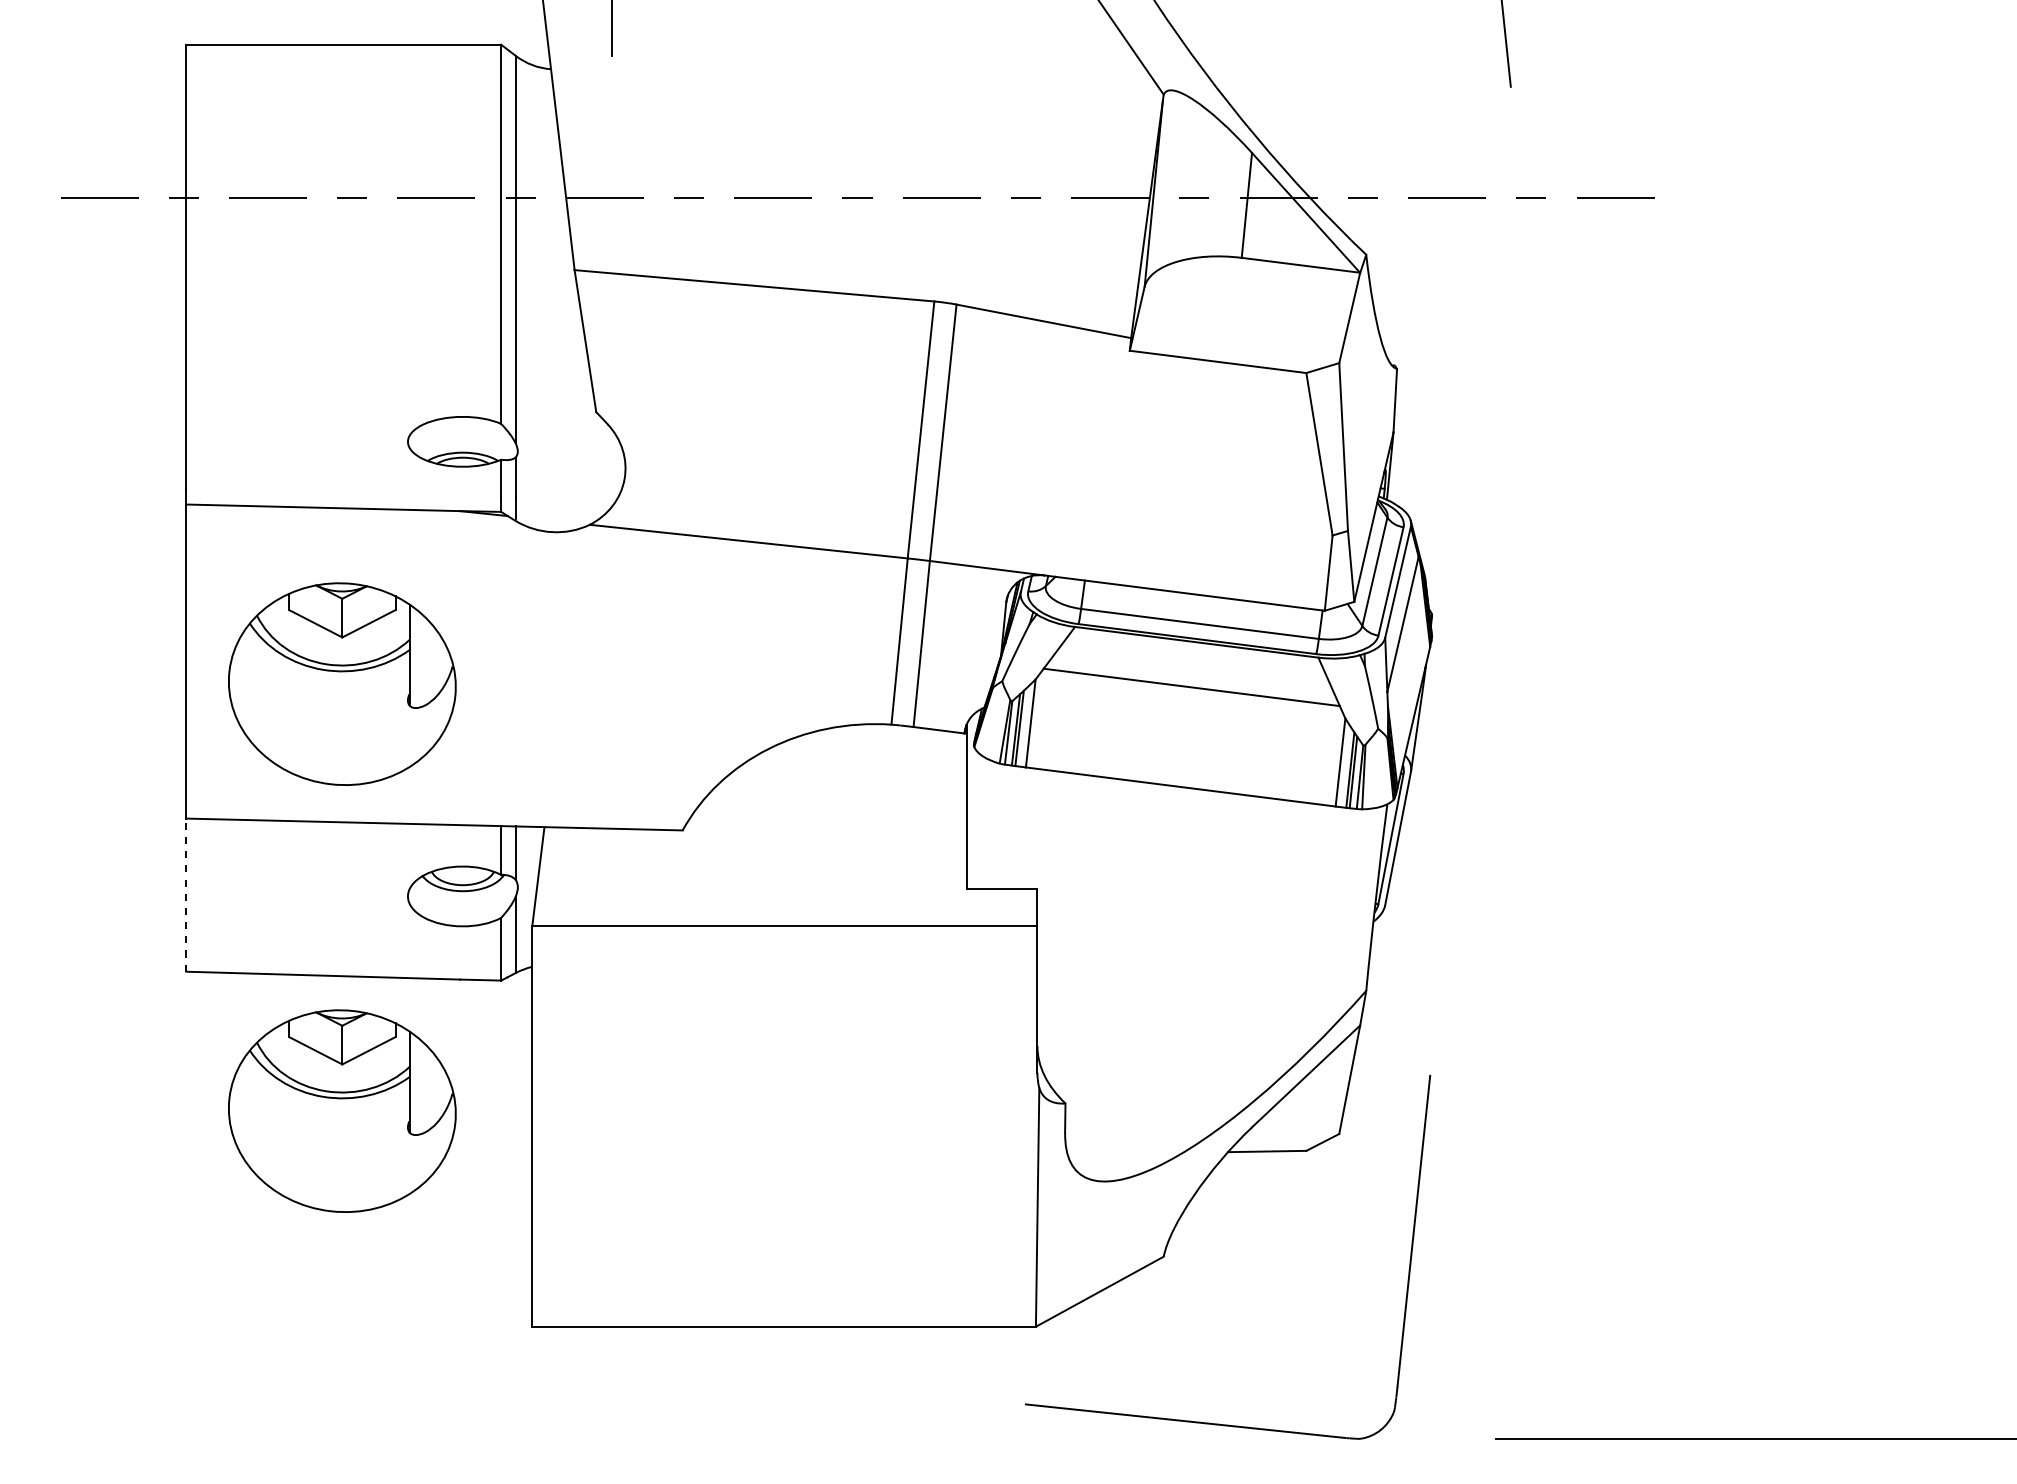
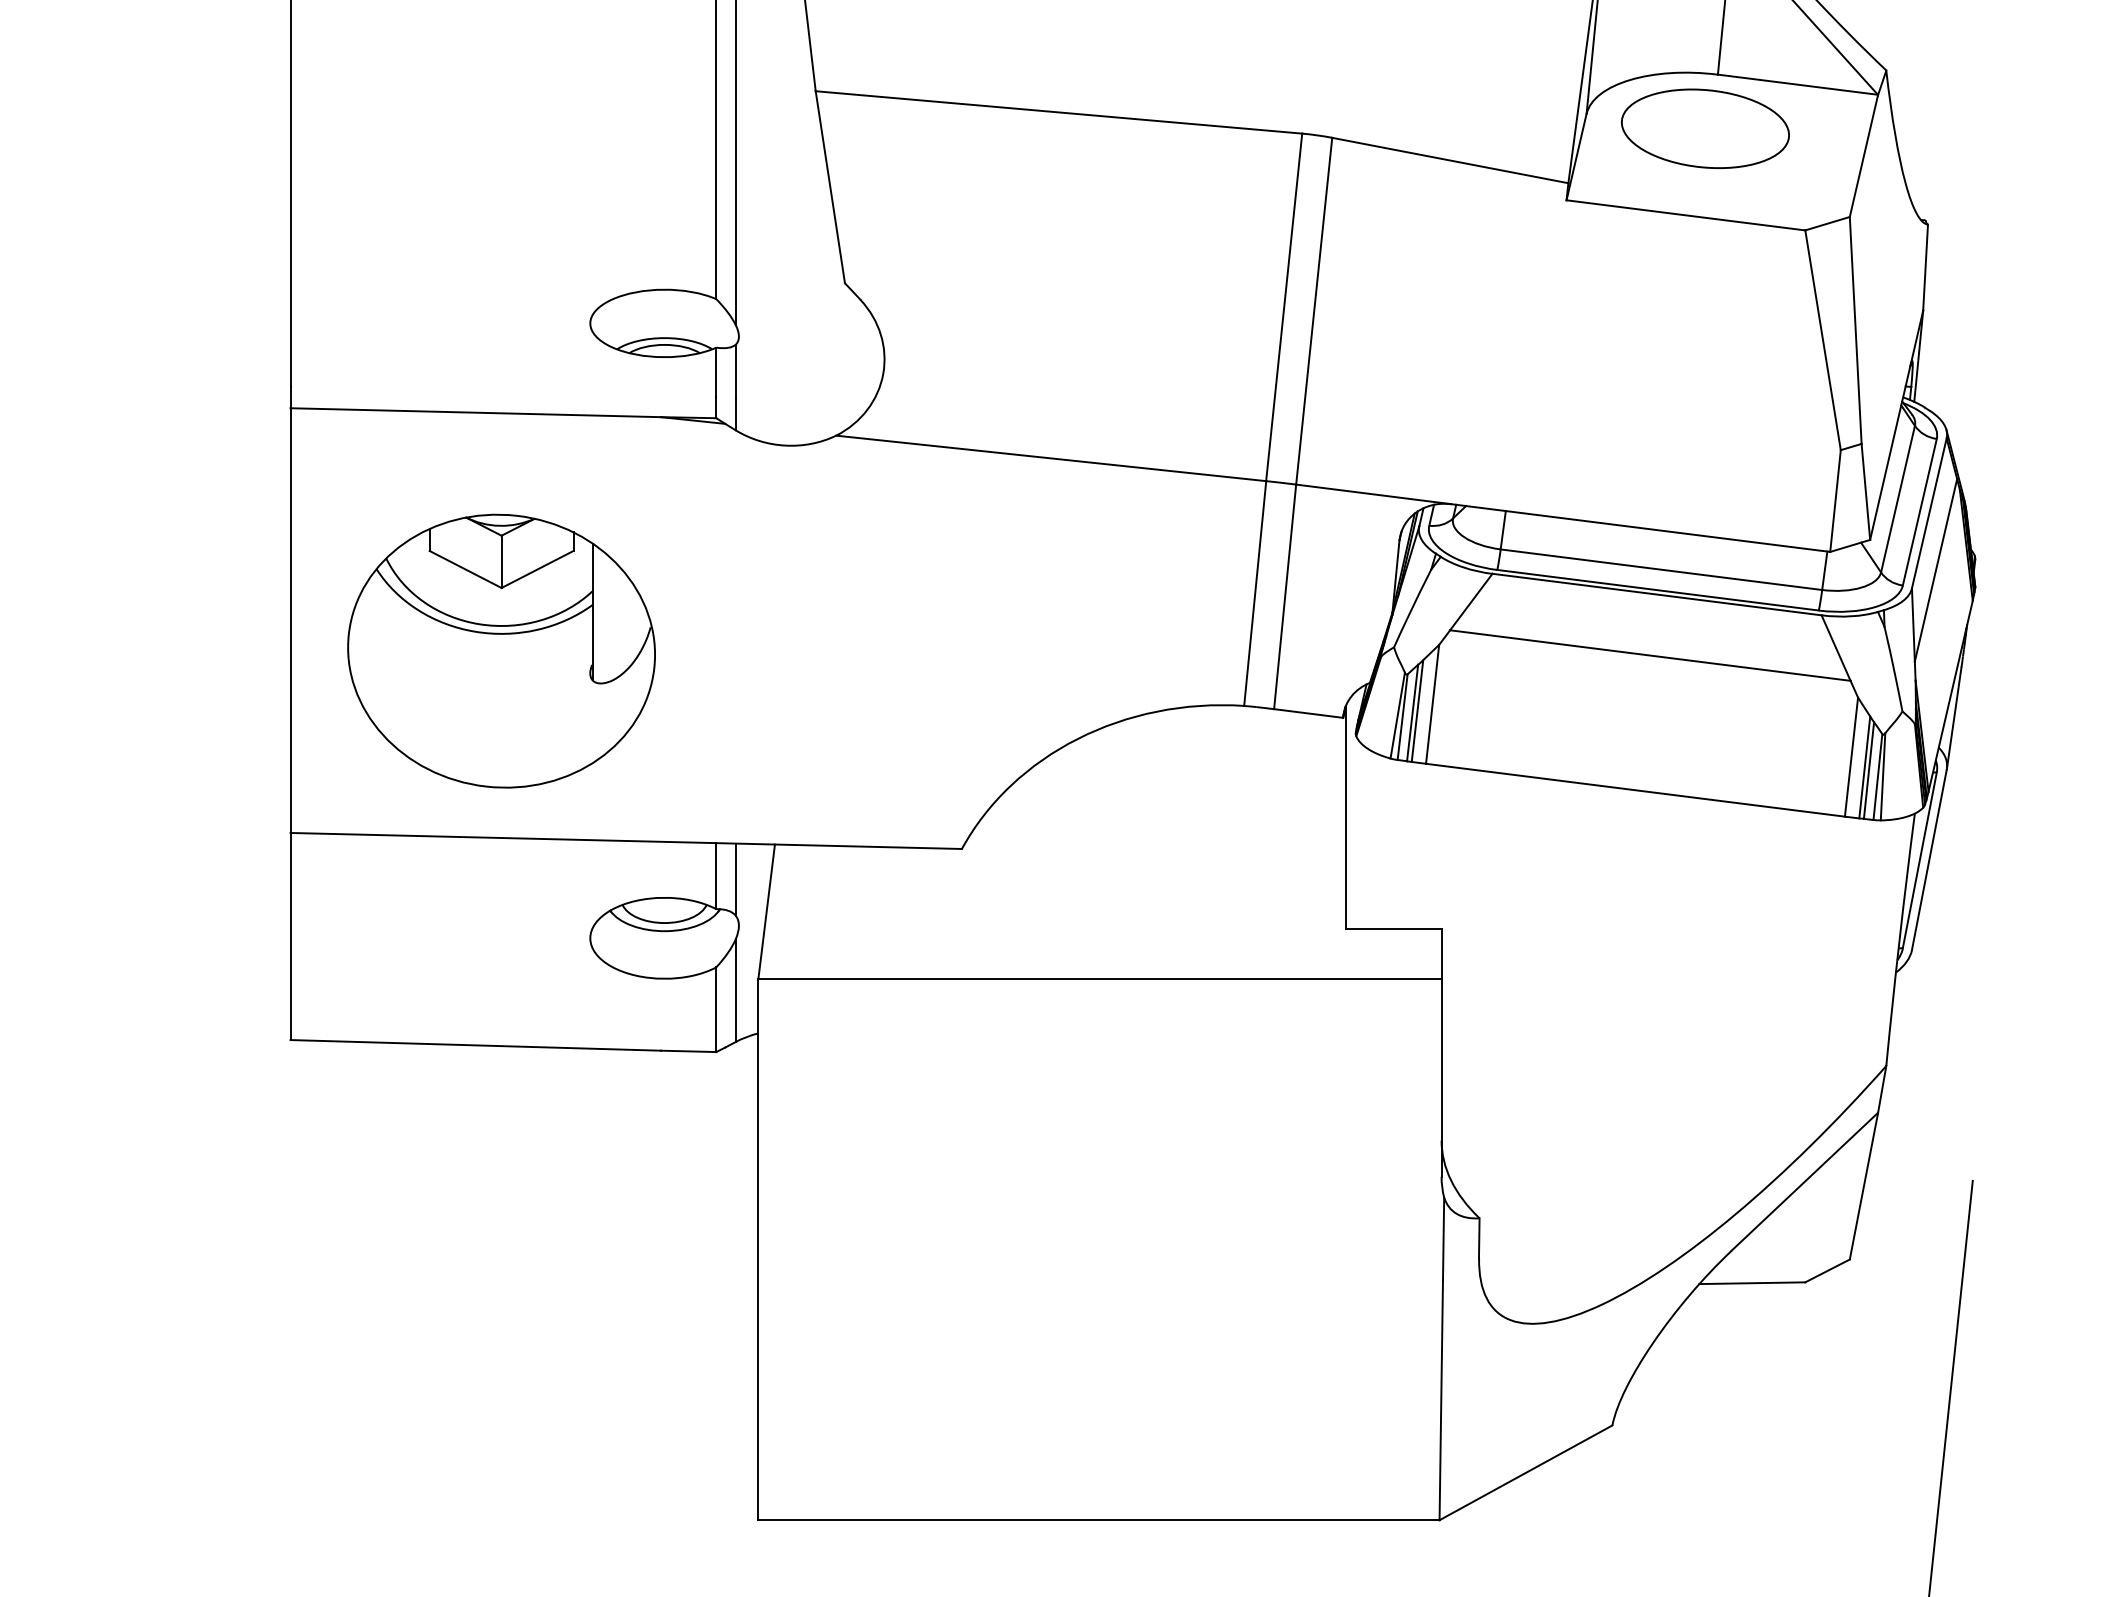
part: (1232, 297) -> (1705, 128), added
line: (186, 895) -> (290, 936), dashed -> solid
part: (342, 1110) -> (501, 1227), removed

